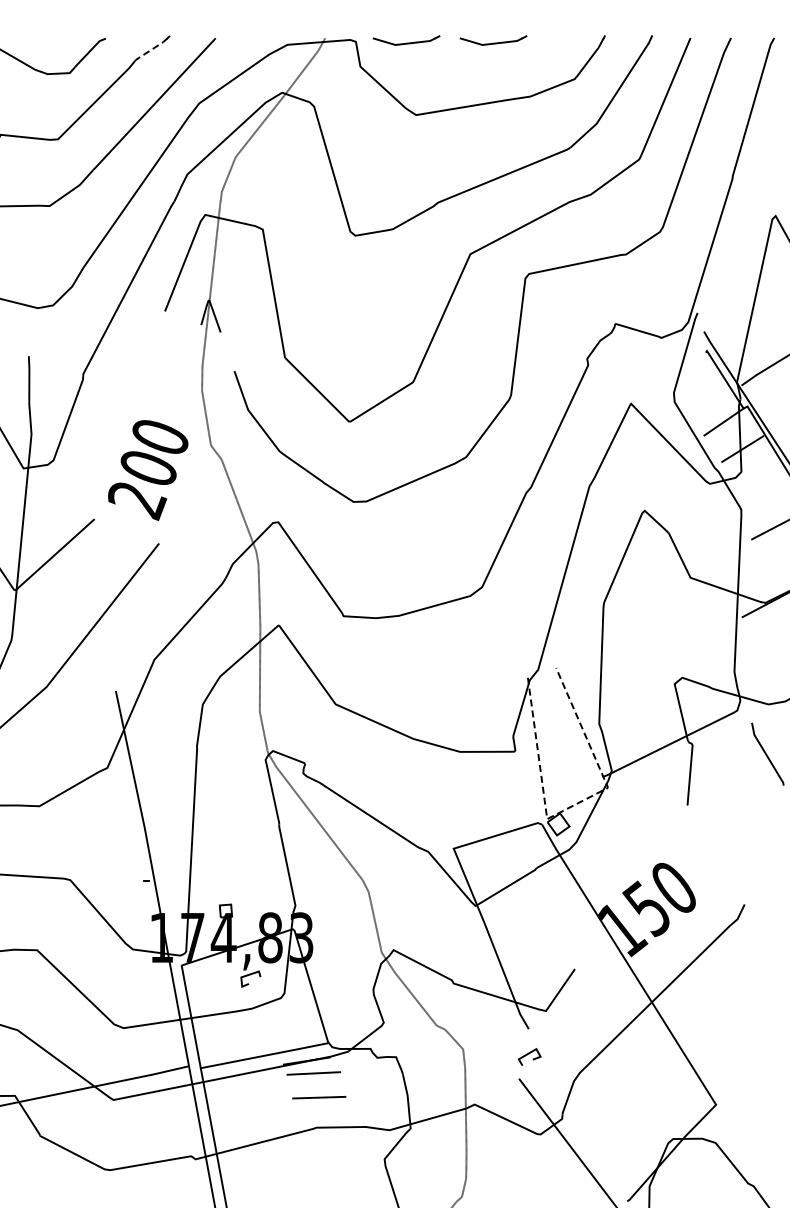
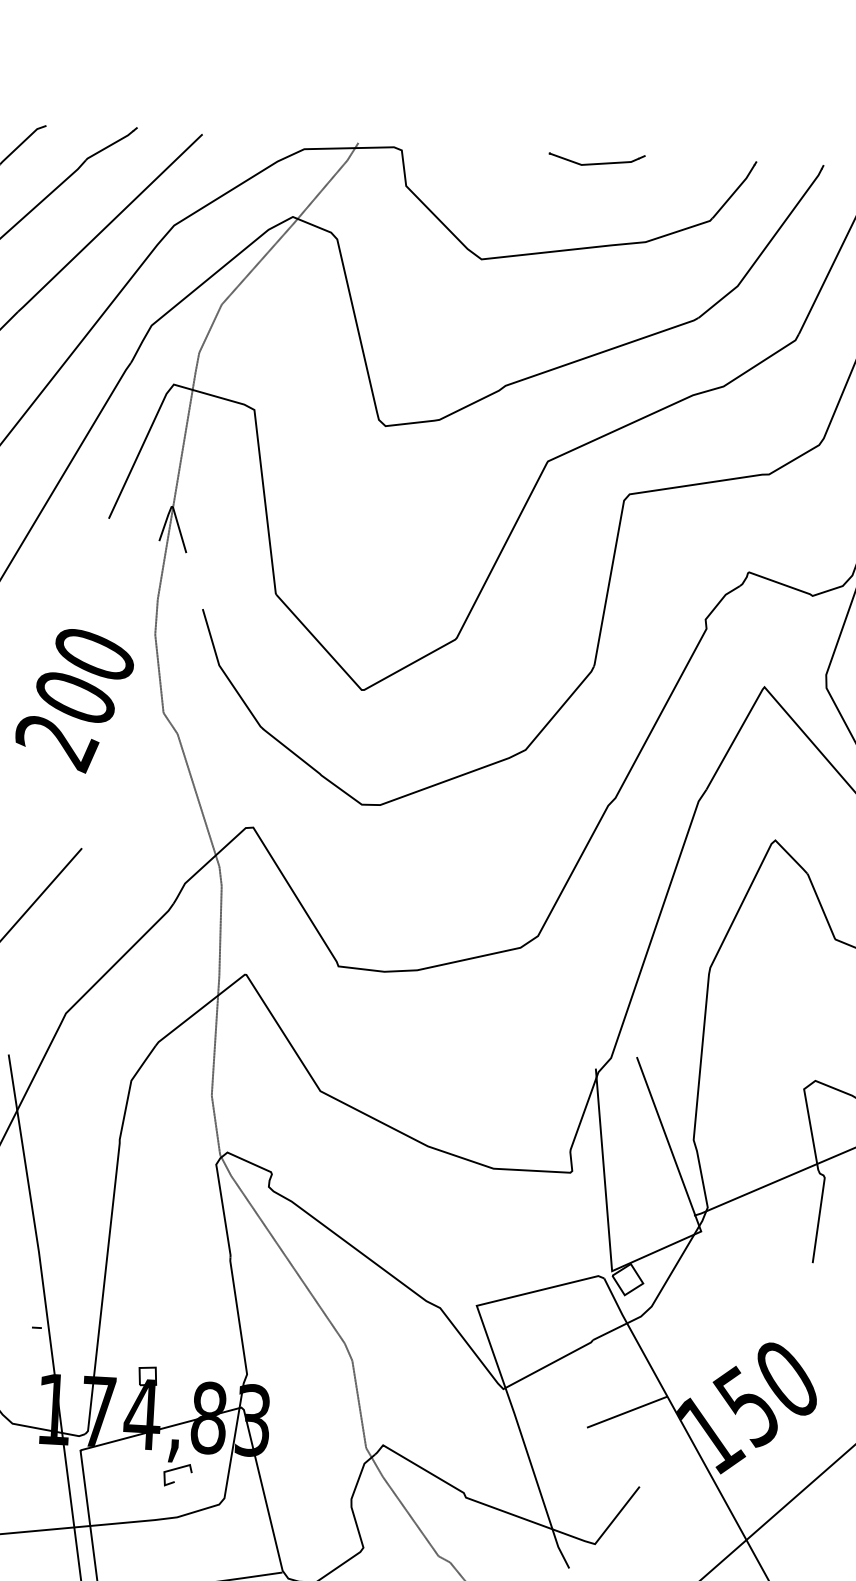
part: (406, 40) -> (473, 152), removed
line: (150, 50) -> (108, 146), dashed -> solid
text: (148, 470) -> (75, 700), moved
line: (572, 805) -> (649, 1253), dashed -> solid
line: (563, 917) -> (627, 1412), added

